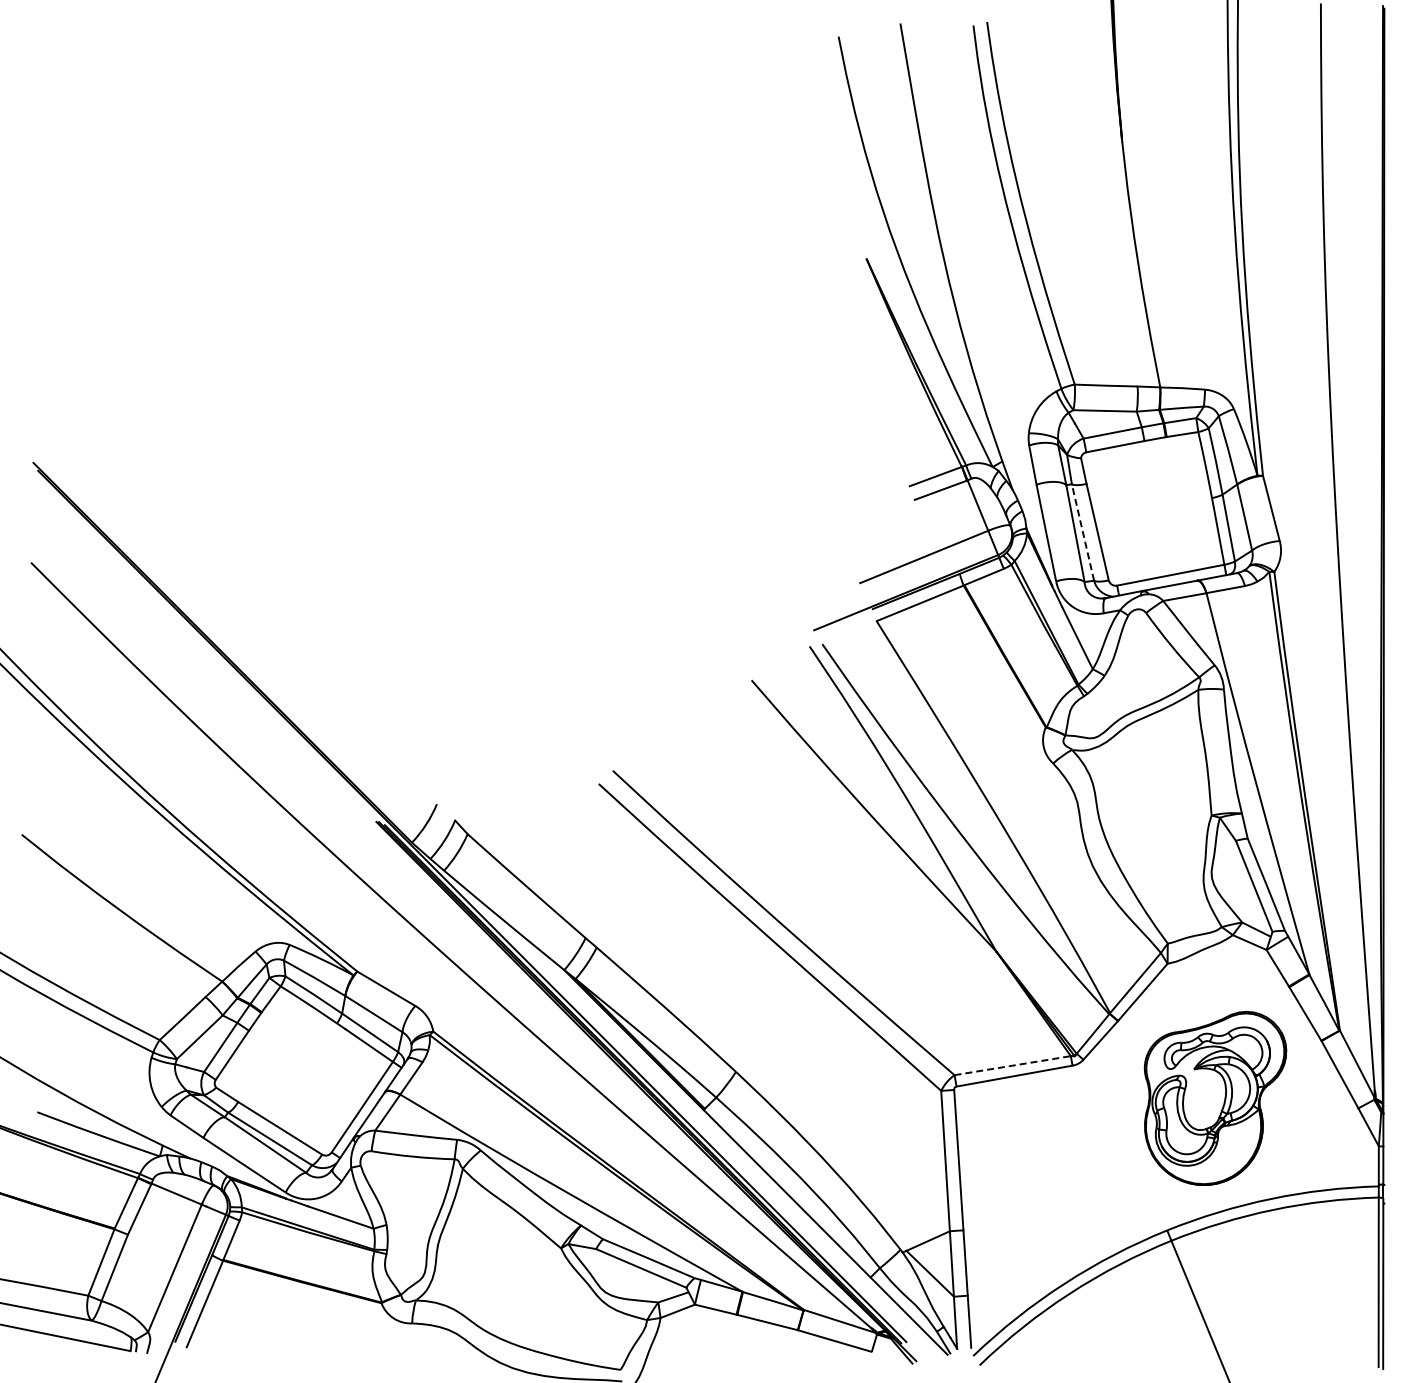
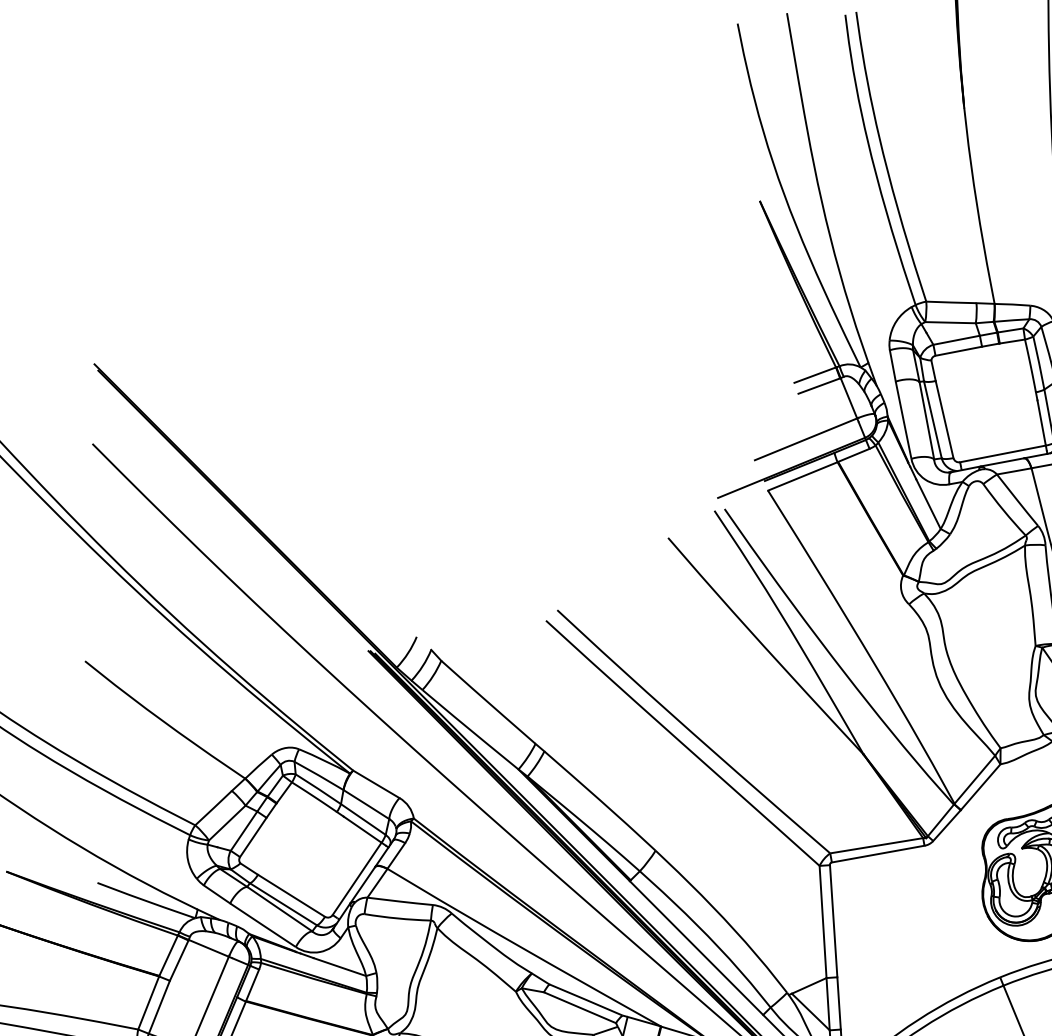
line: (1082, 532) -> (932, 419), dashed -> solid
line: (1012, 1065) -> (876, 845), dashed -> solid

